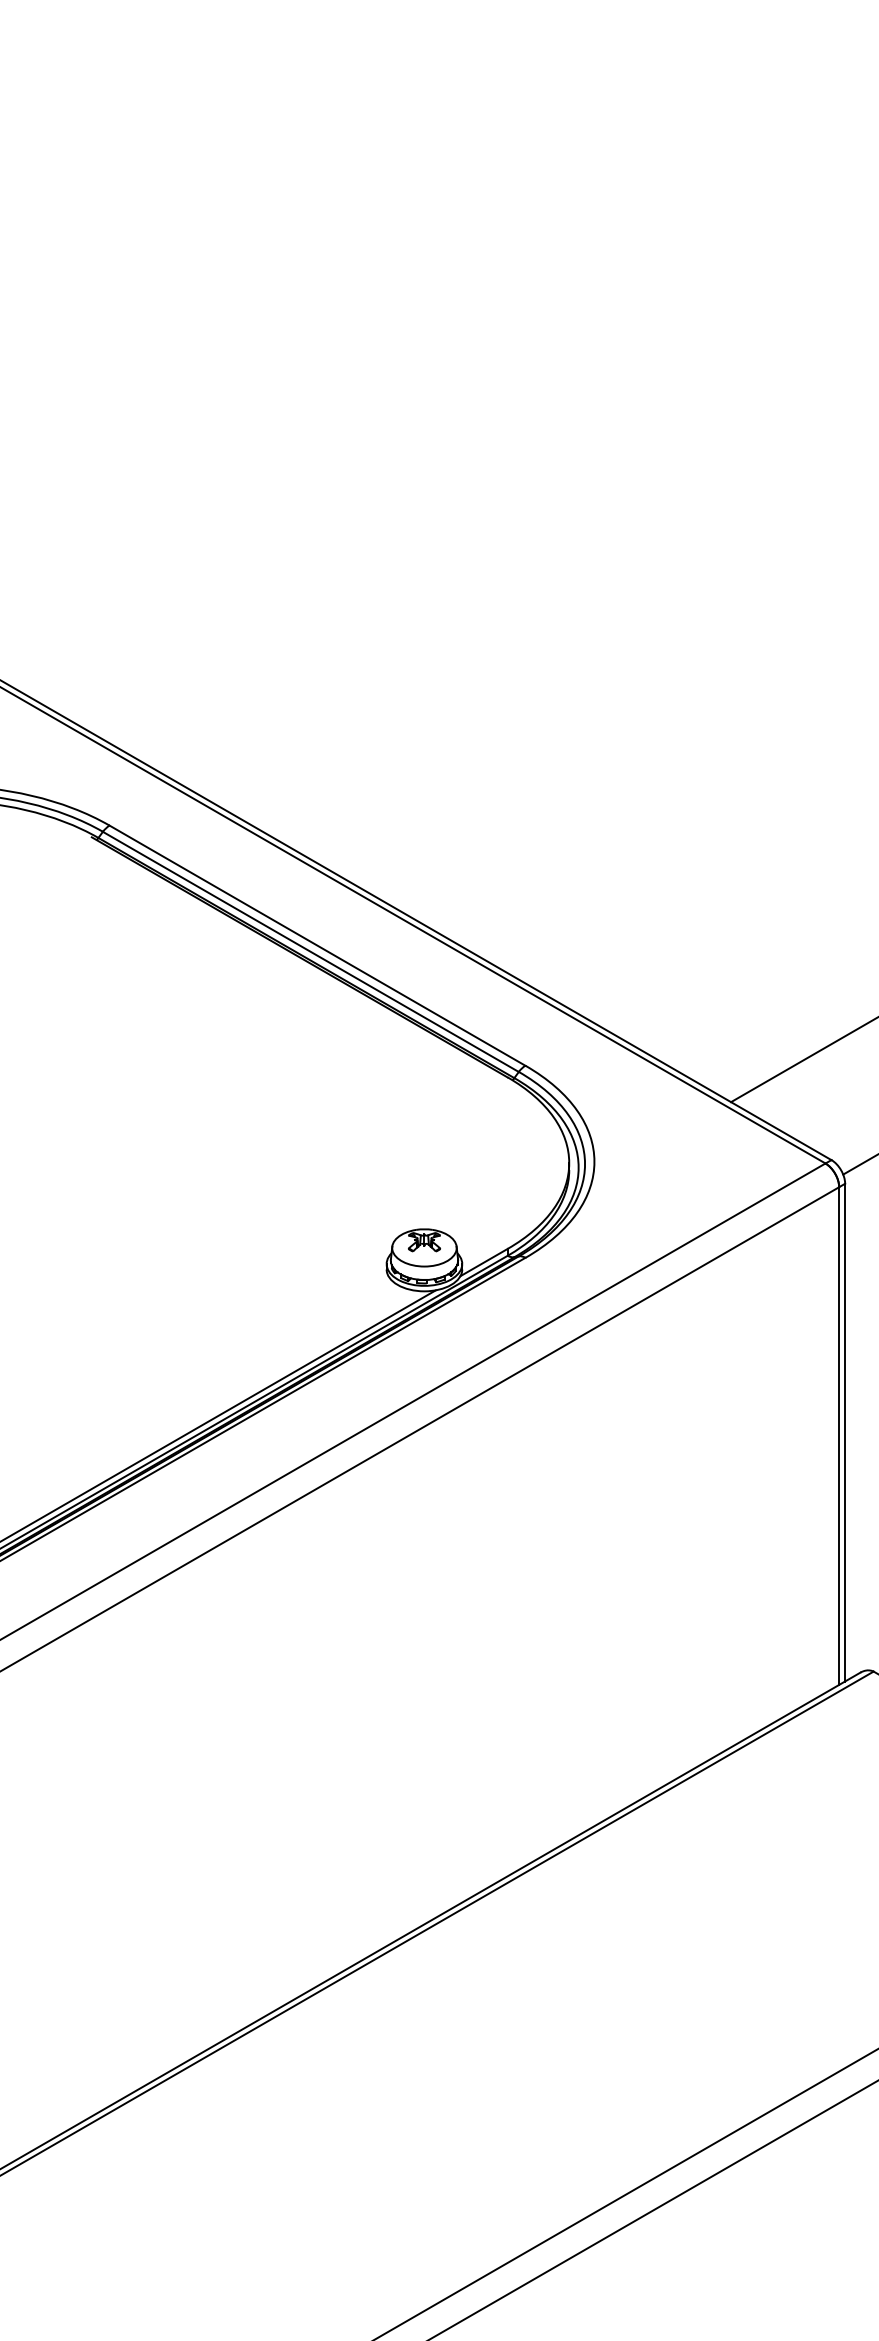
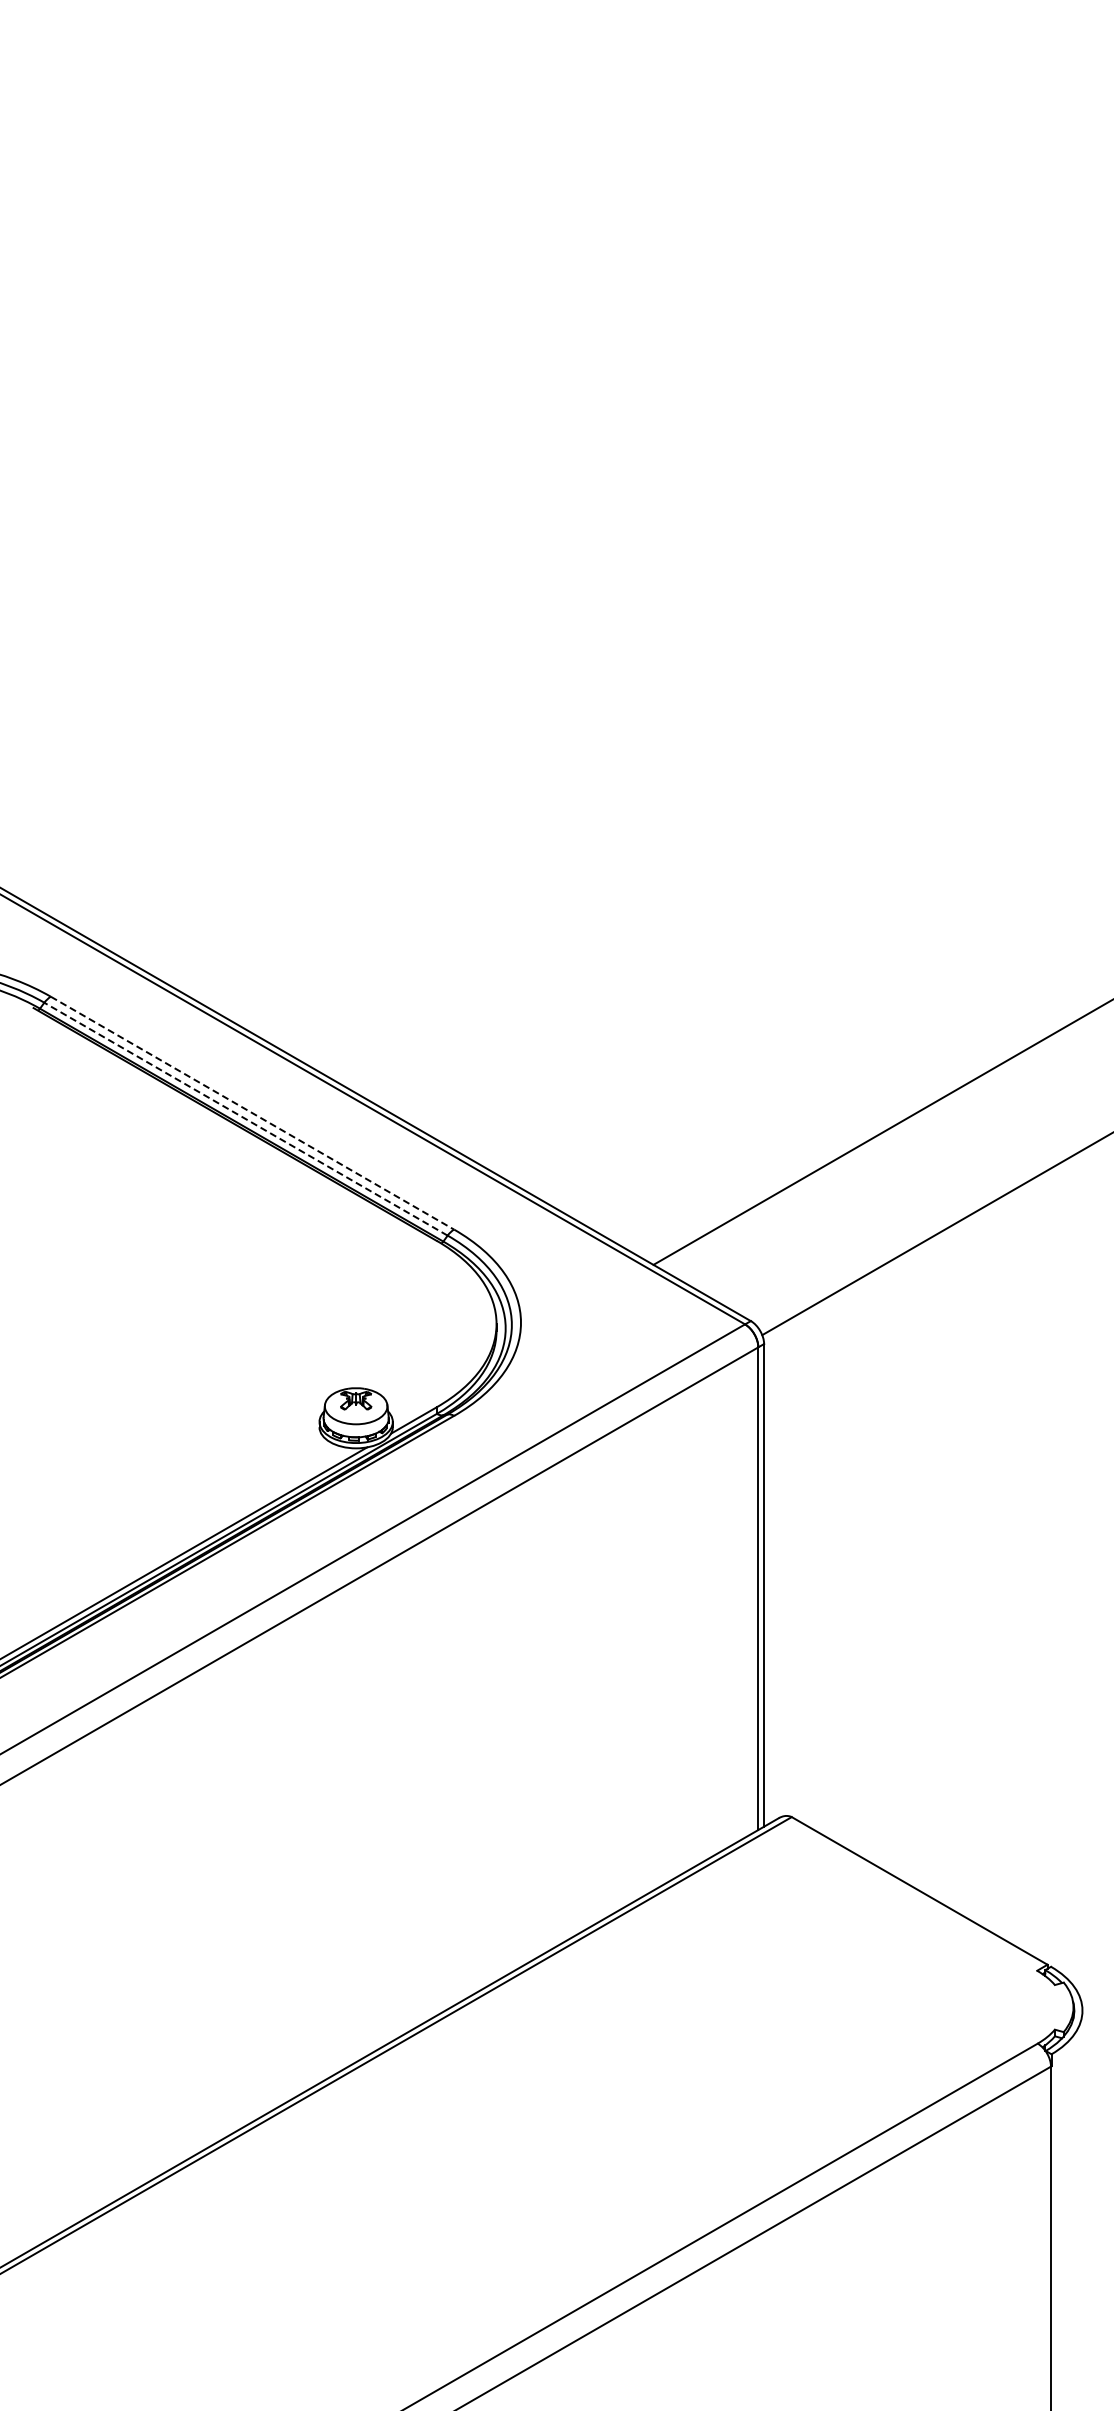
line: (317, 946) -> (252, 1113), solid -> dashed
line: (311, 952) -> (246, 1119), solid -> dashed

